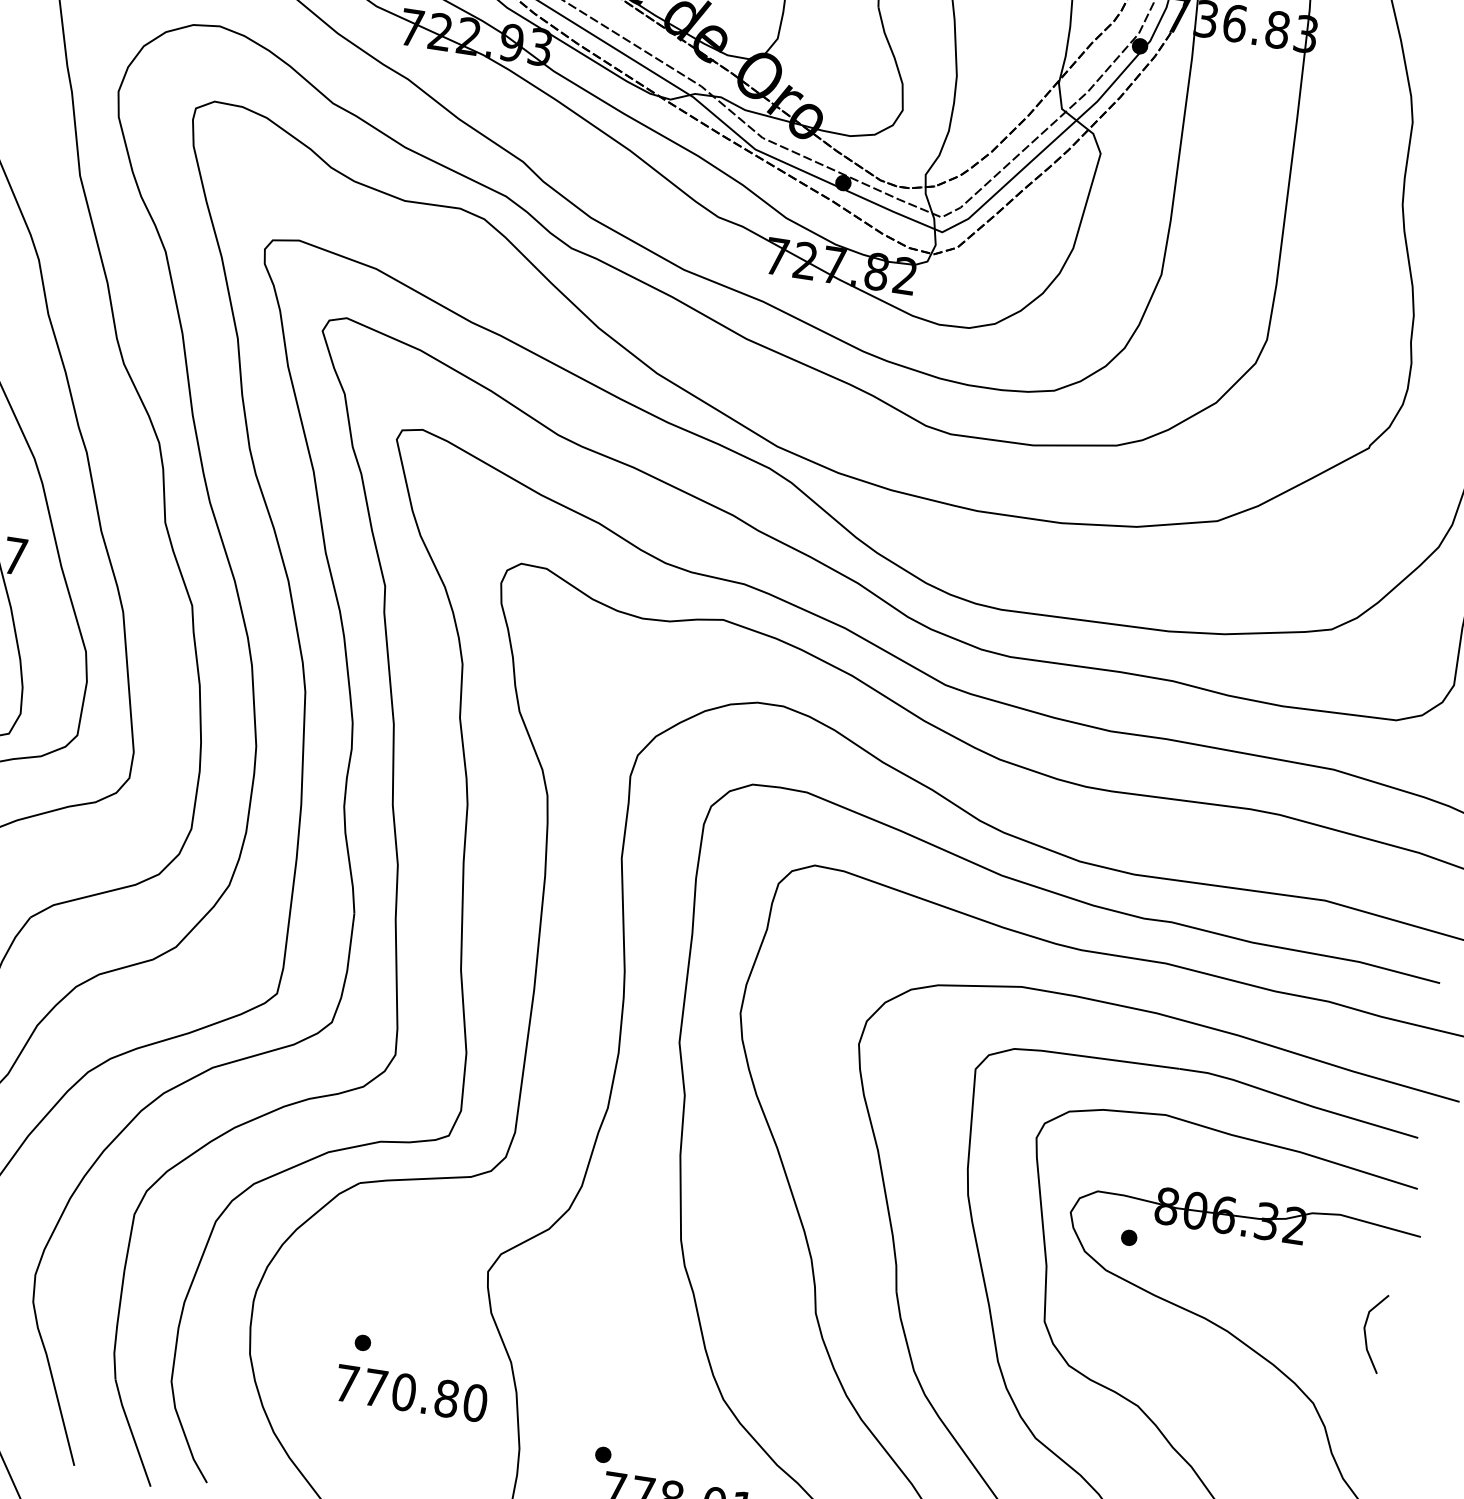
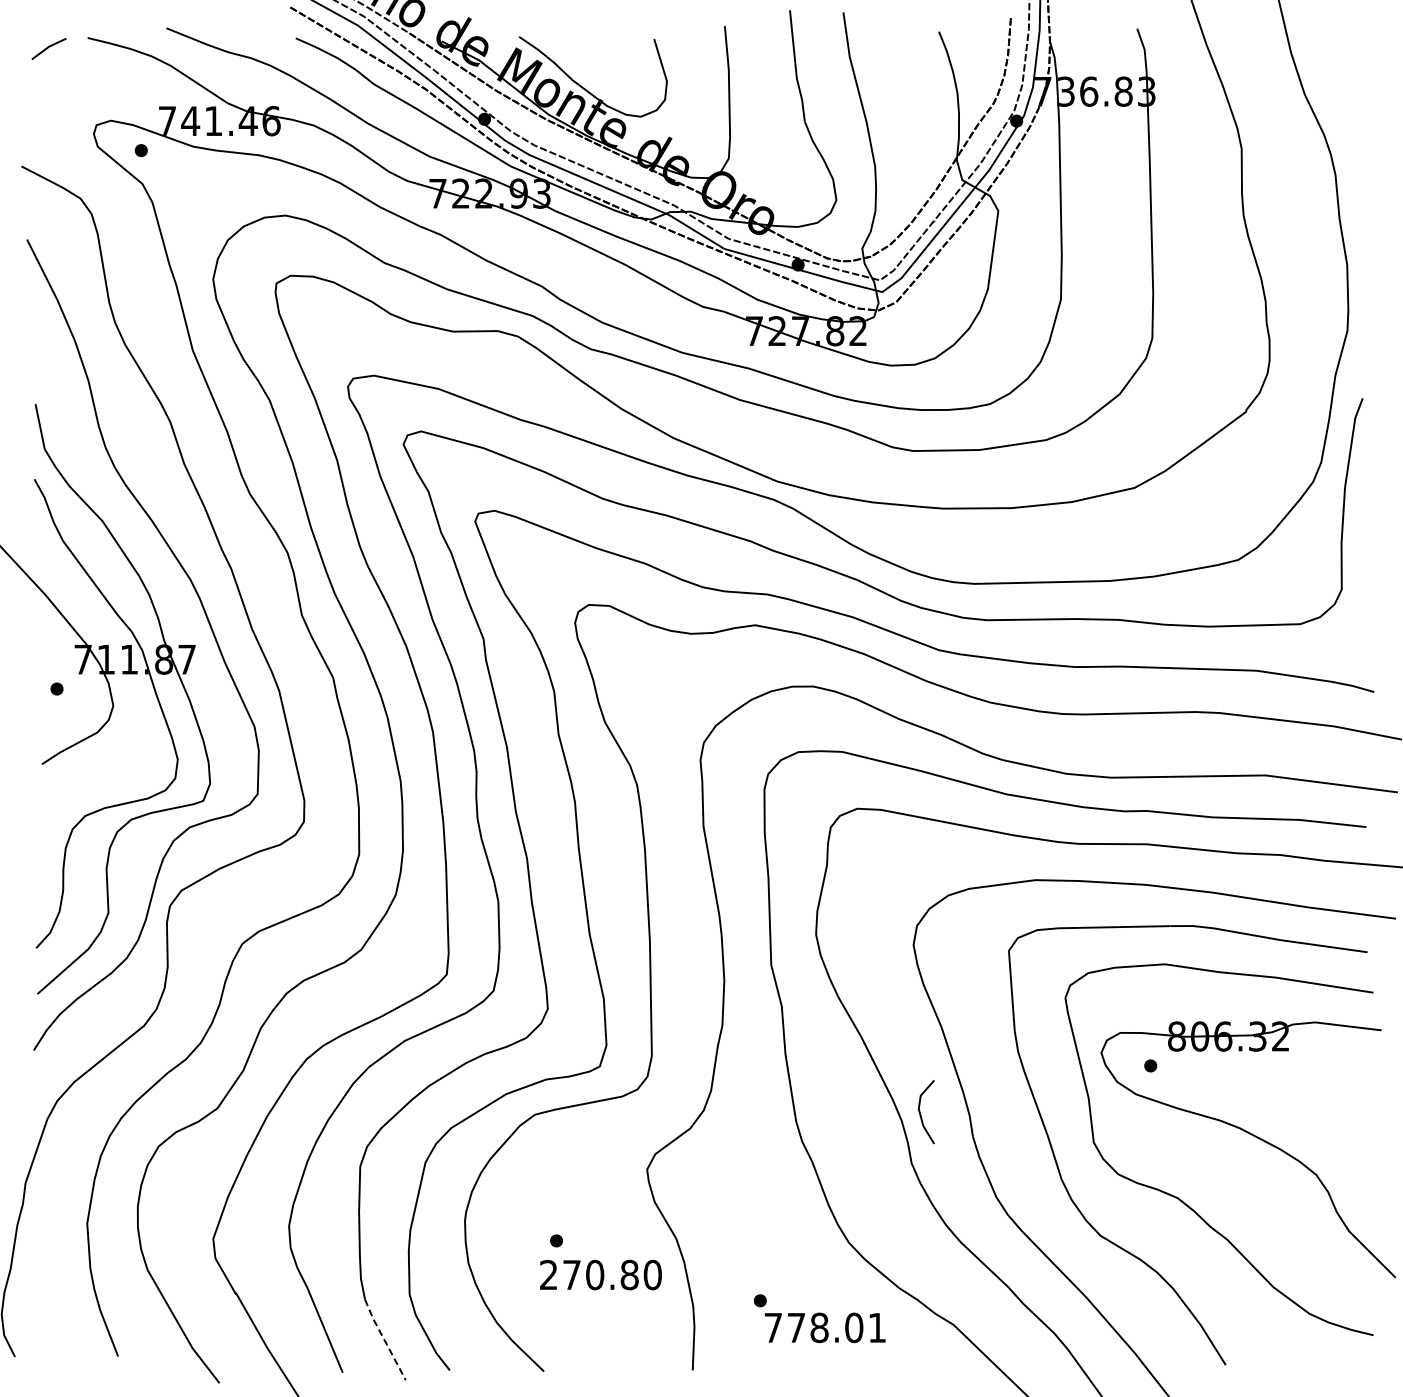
line: (1366, 1335) -> (921, 1114), moved
text: (346, 1382) -> (548, 1274), 770.80 -> 270.80
line: (132, 1432) -> (384, 1339), solid -> dashed

